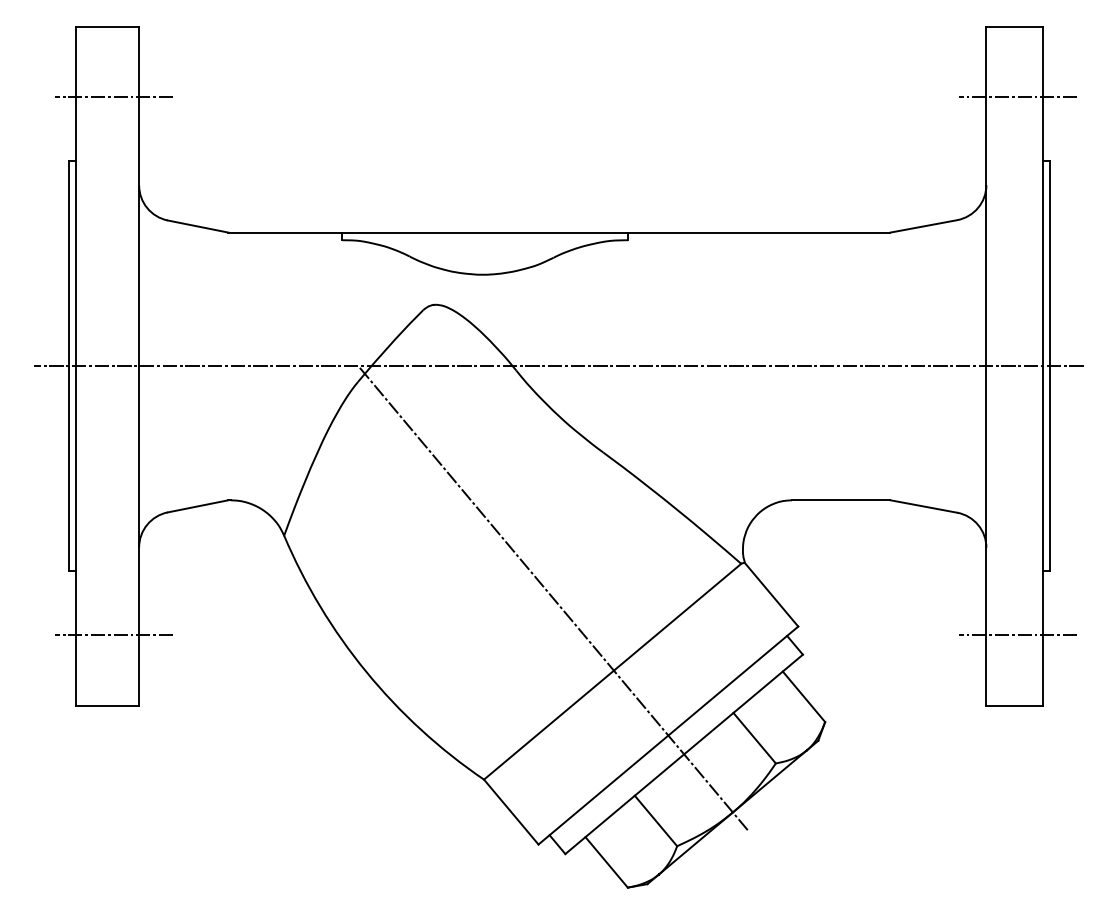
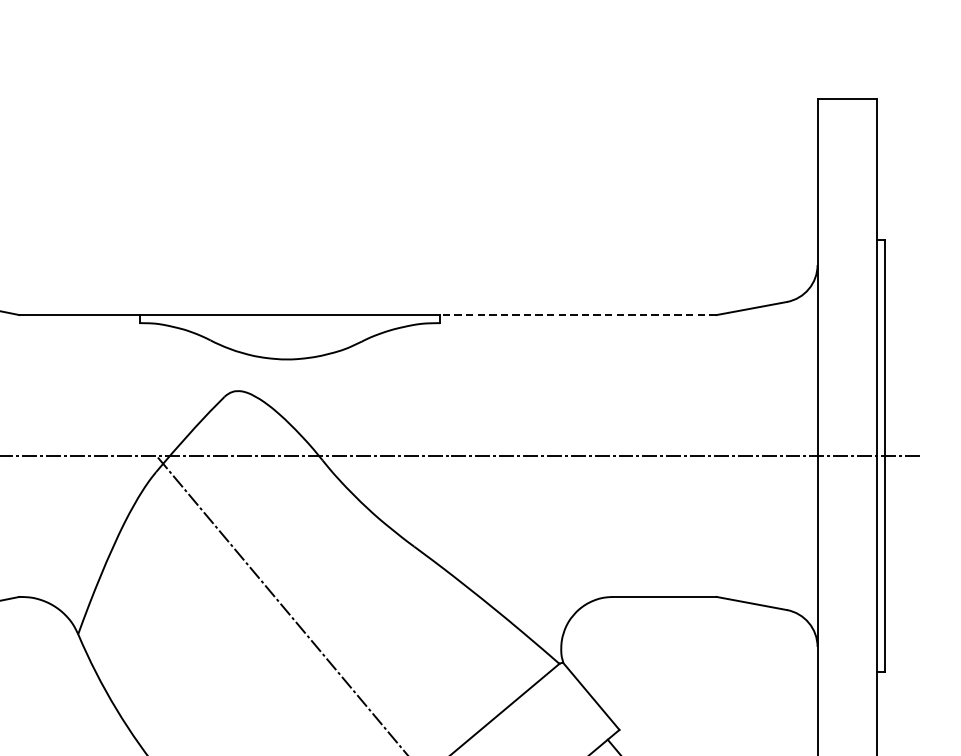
line: (1017, 97) -> (850, 172), removed
line: (758, 232) -> (577, 314), solid -> dashed
line: (1017, 635) -> (850, 739), removed

